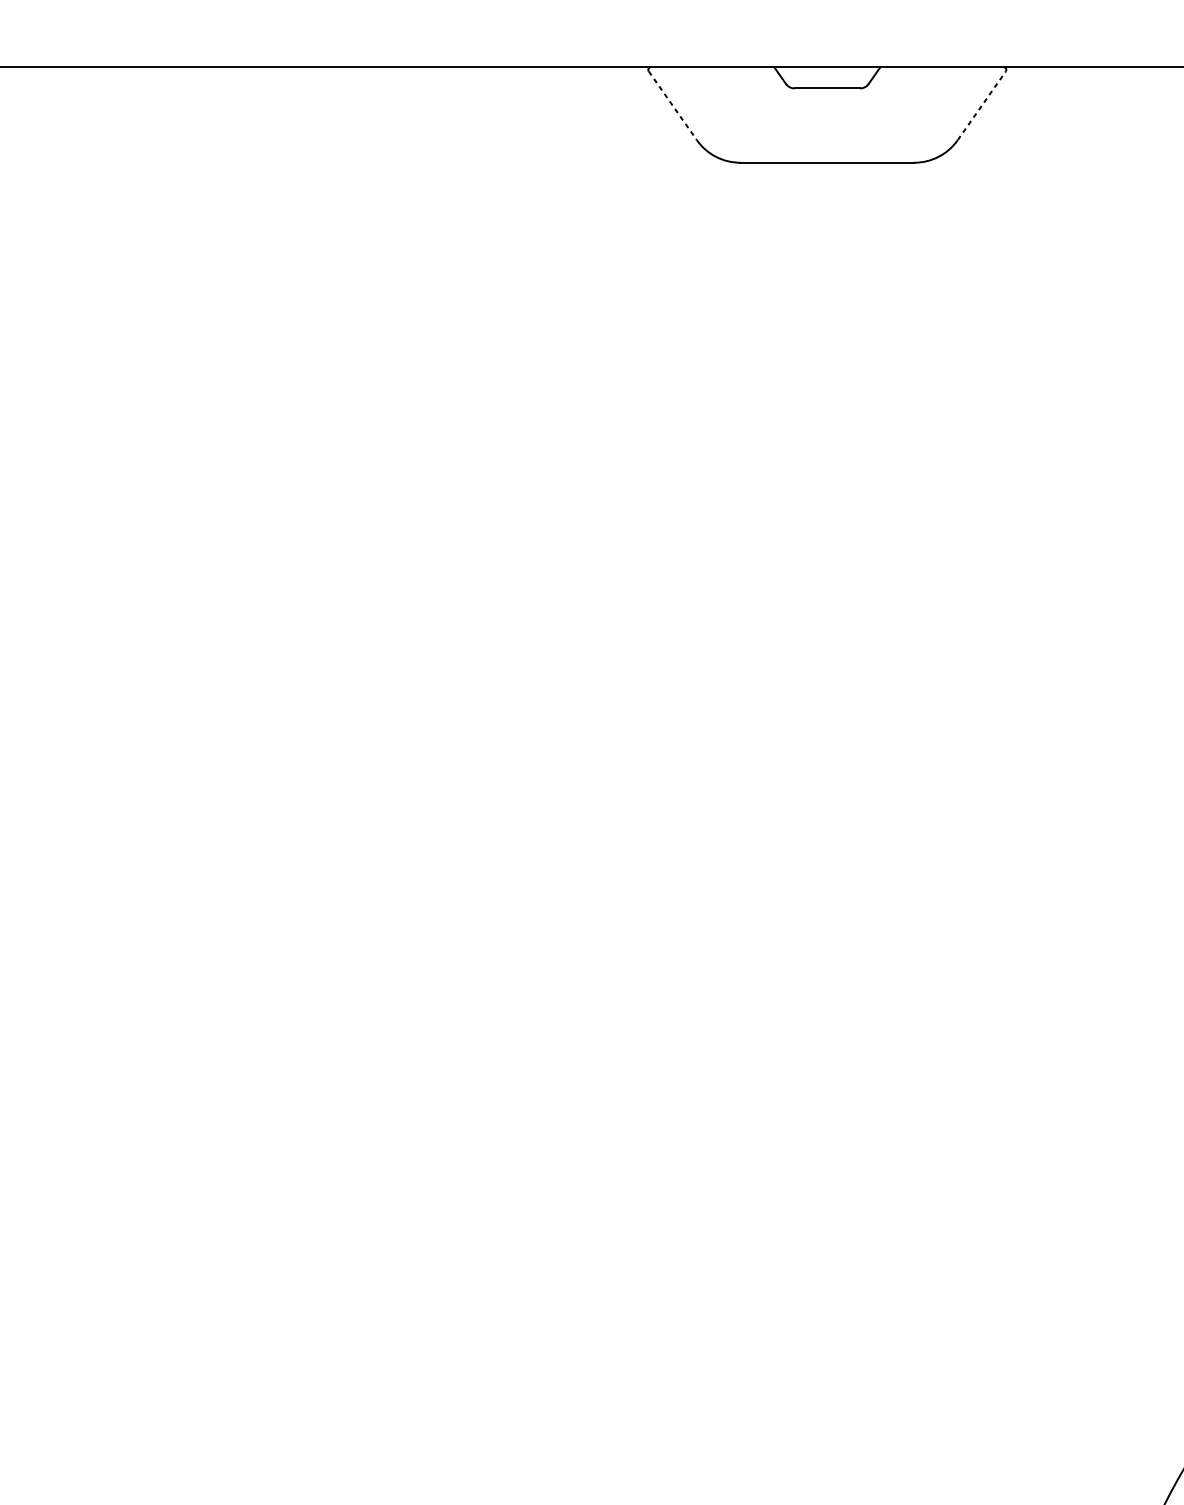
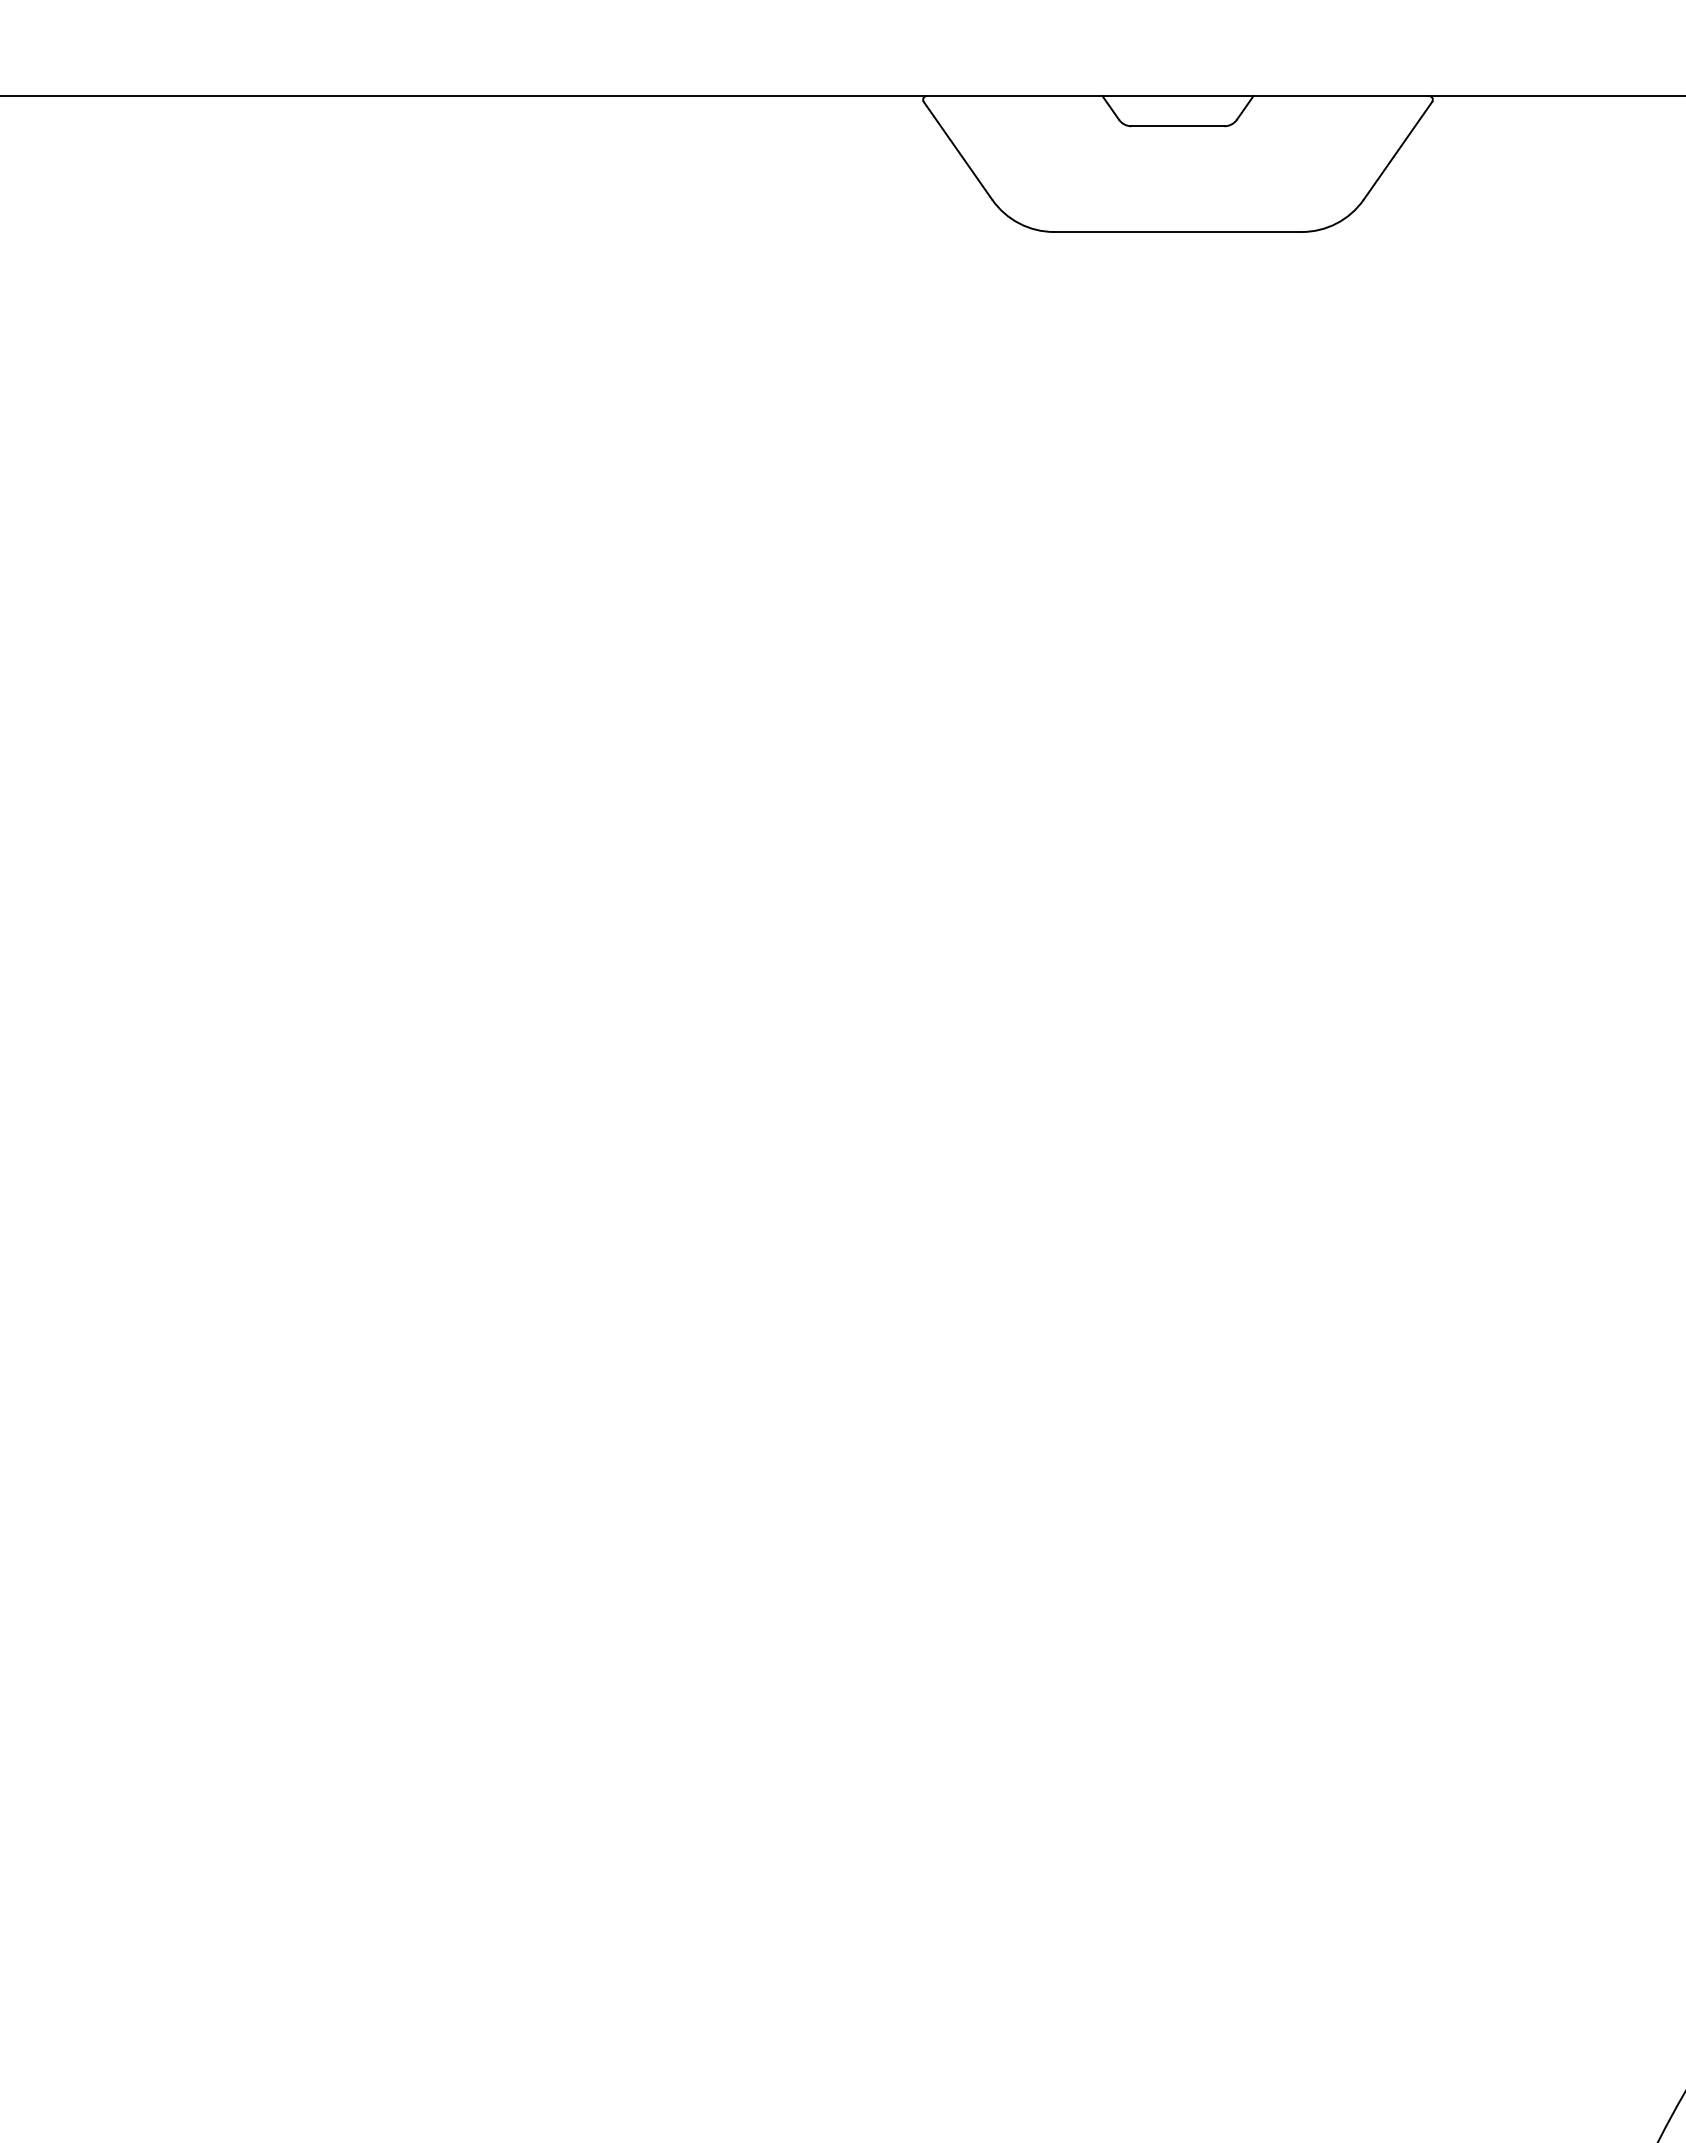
line: (673, 105) -> (958, 150), dashed -> solid
line: (981, 105) -> (1397, 150), dashed -> solid

